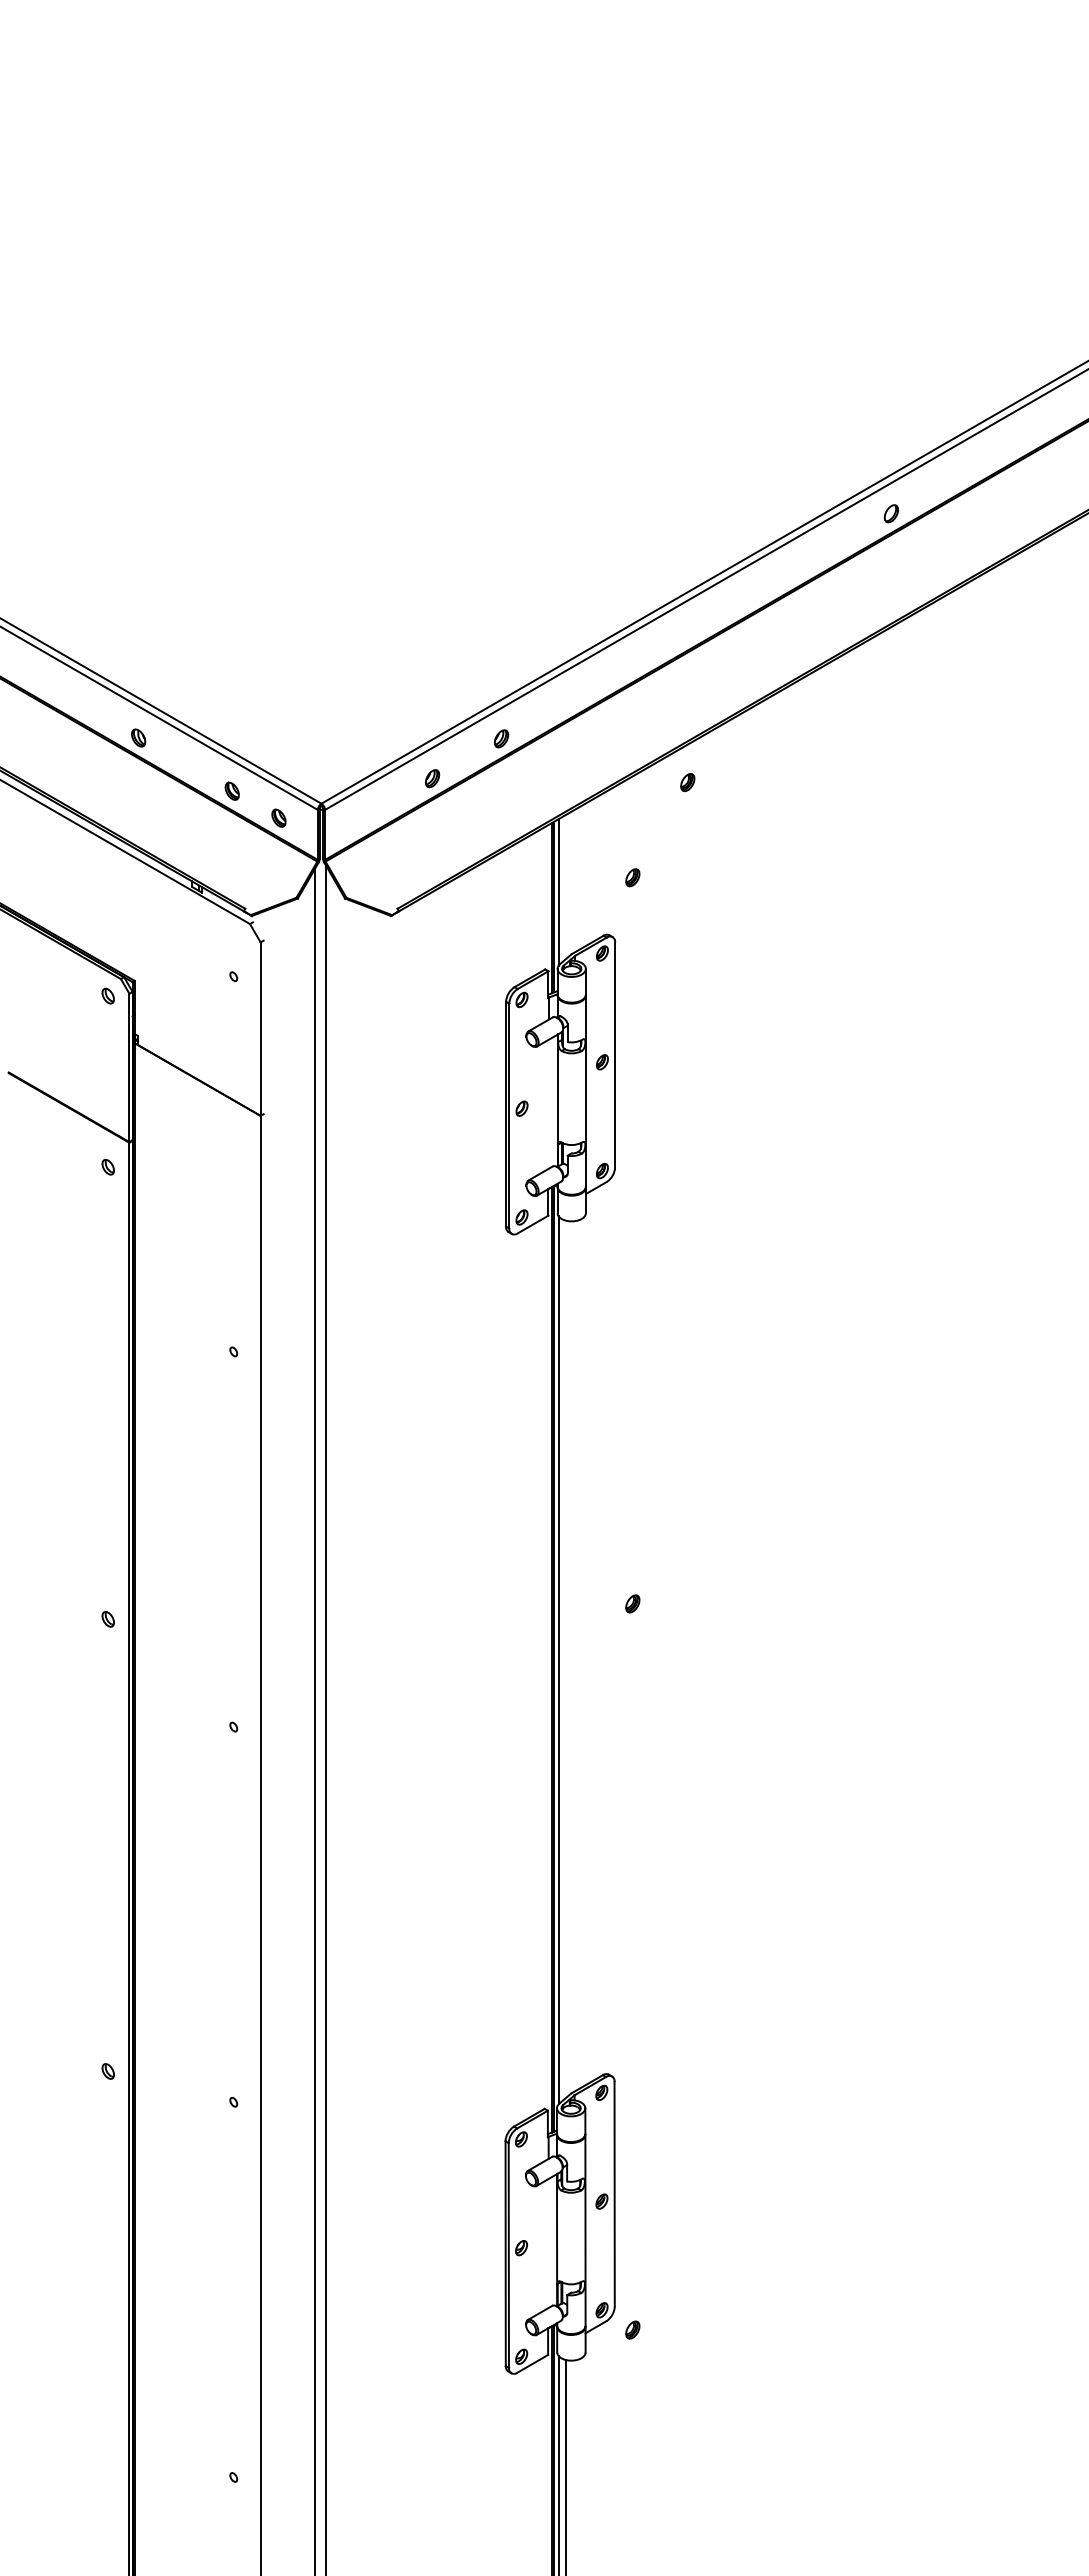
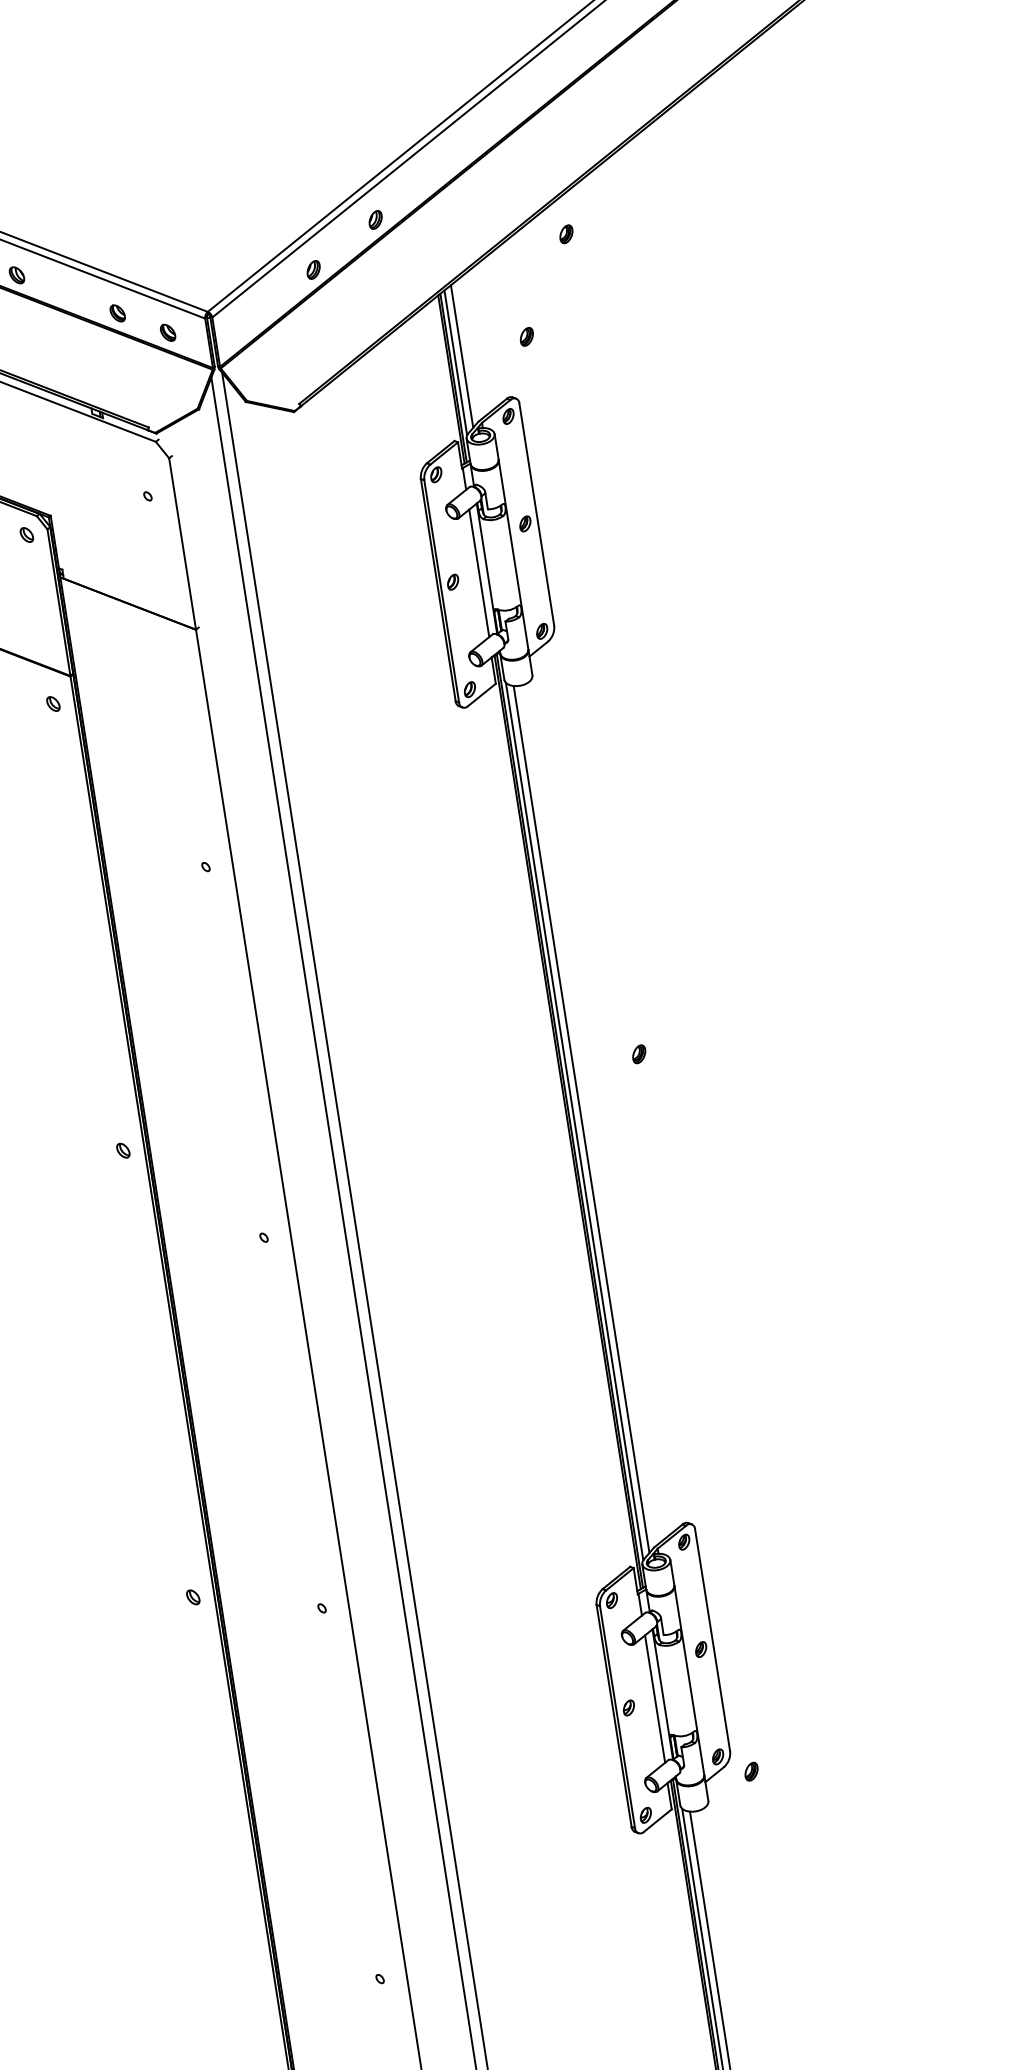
line: (565, 887) -> (461, 356), added
line: (549, 1103) -> (479, 572), added
line: (565, 1659) -> (581, 1119), added
line: (548, 2242) -> (654, 1698), added

